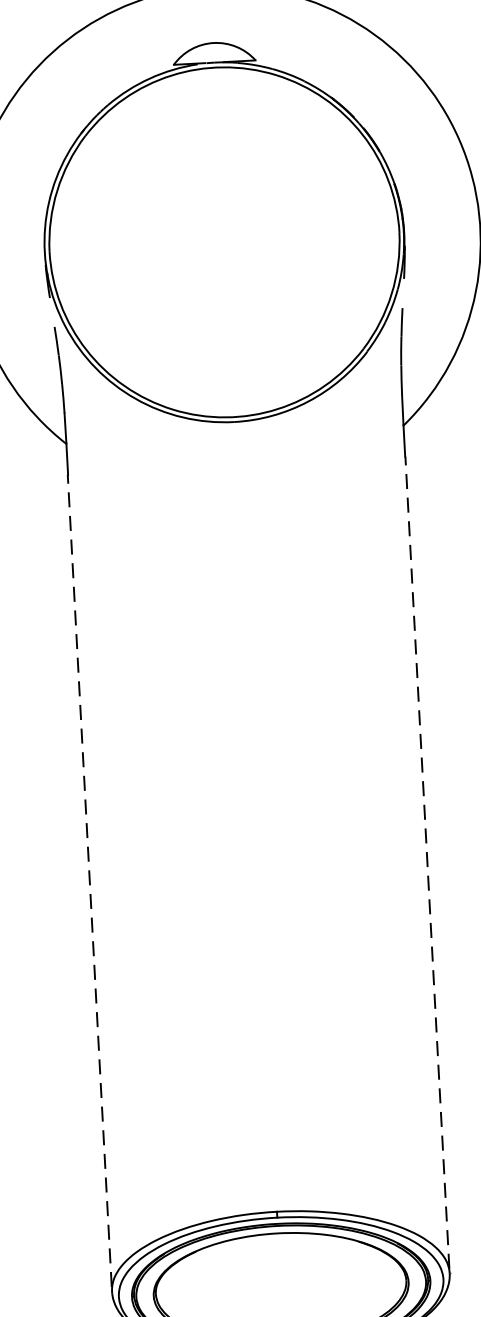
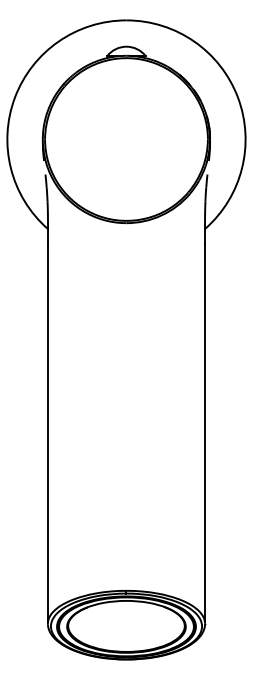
line: (428, 862) -> (205, 432), dashed -> solid
line: (88, 880) -> (47, 432), dashed -> solid

